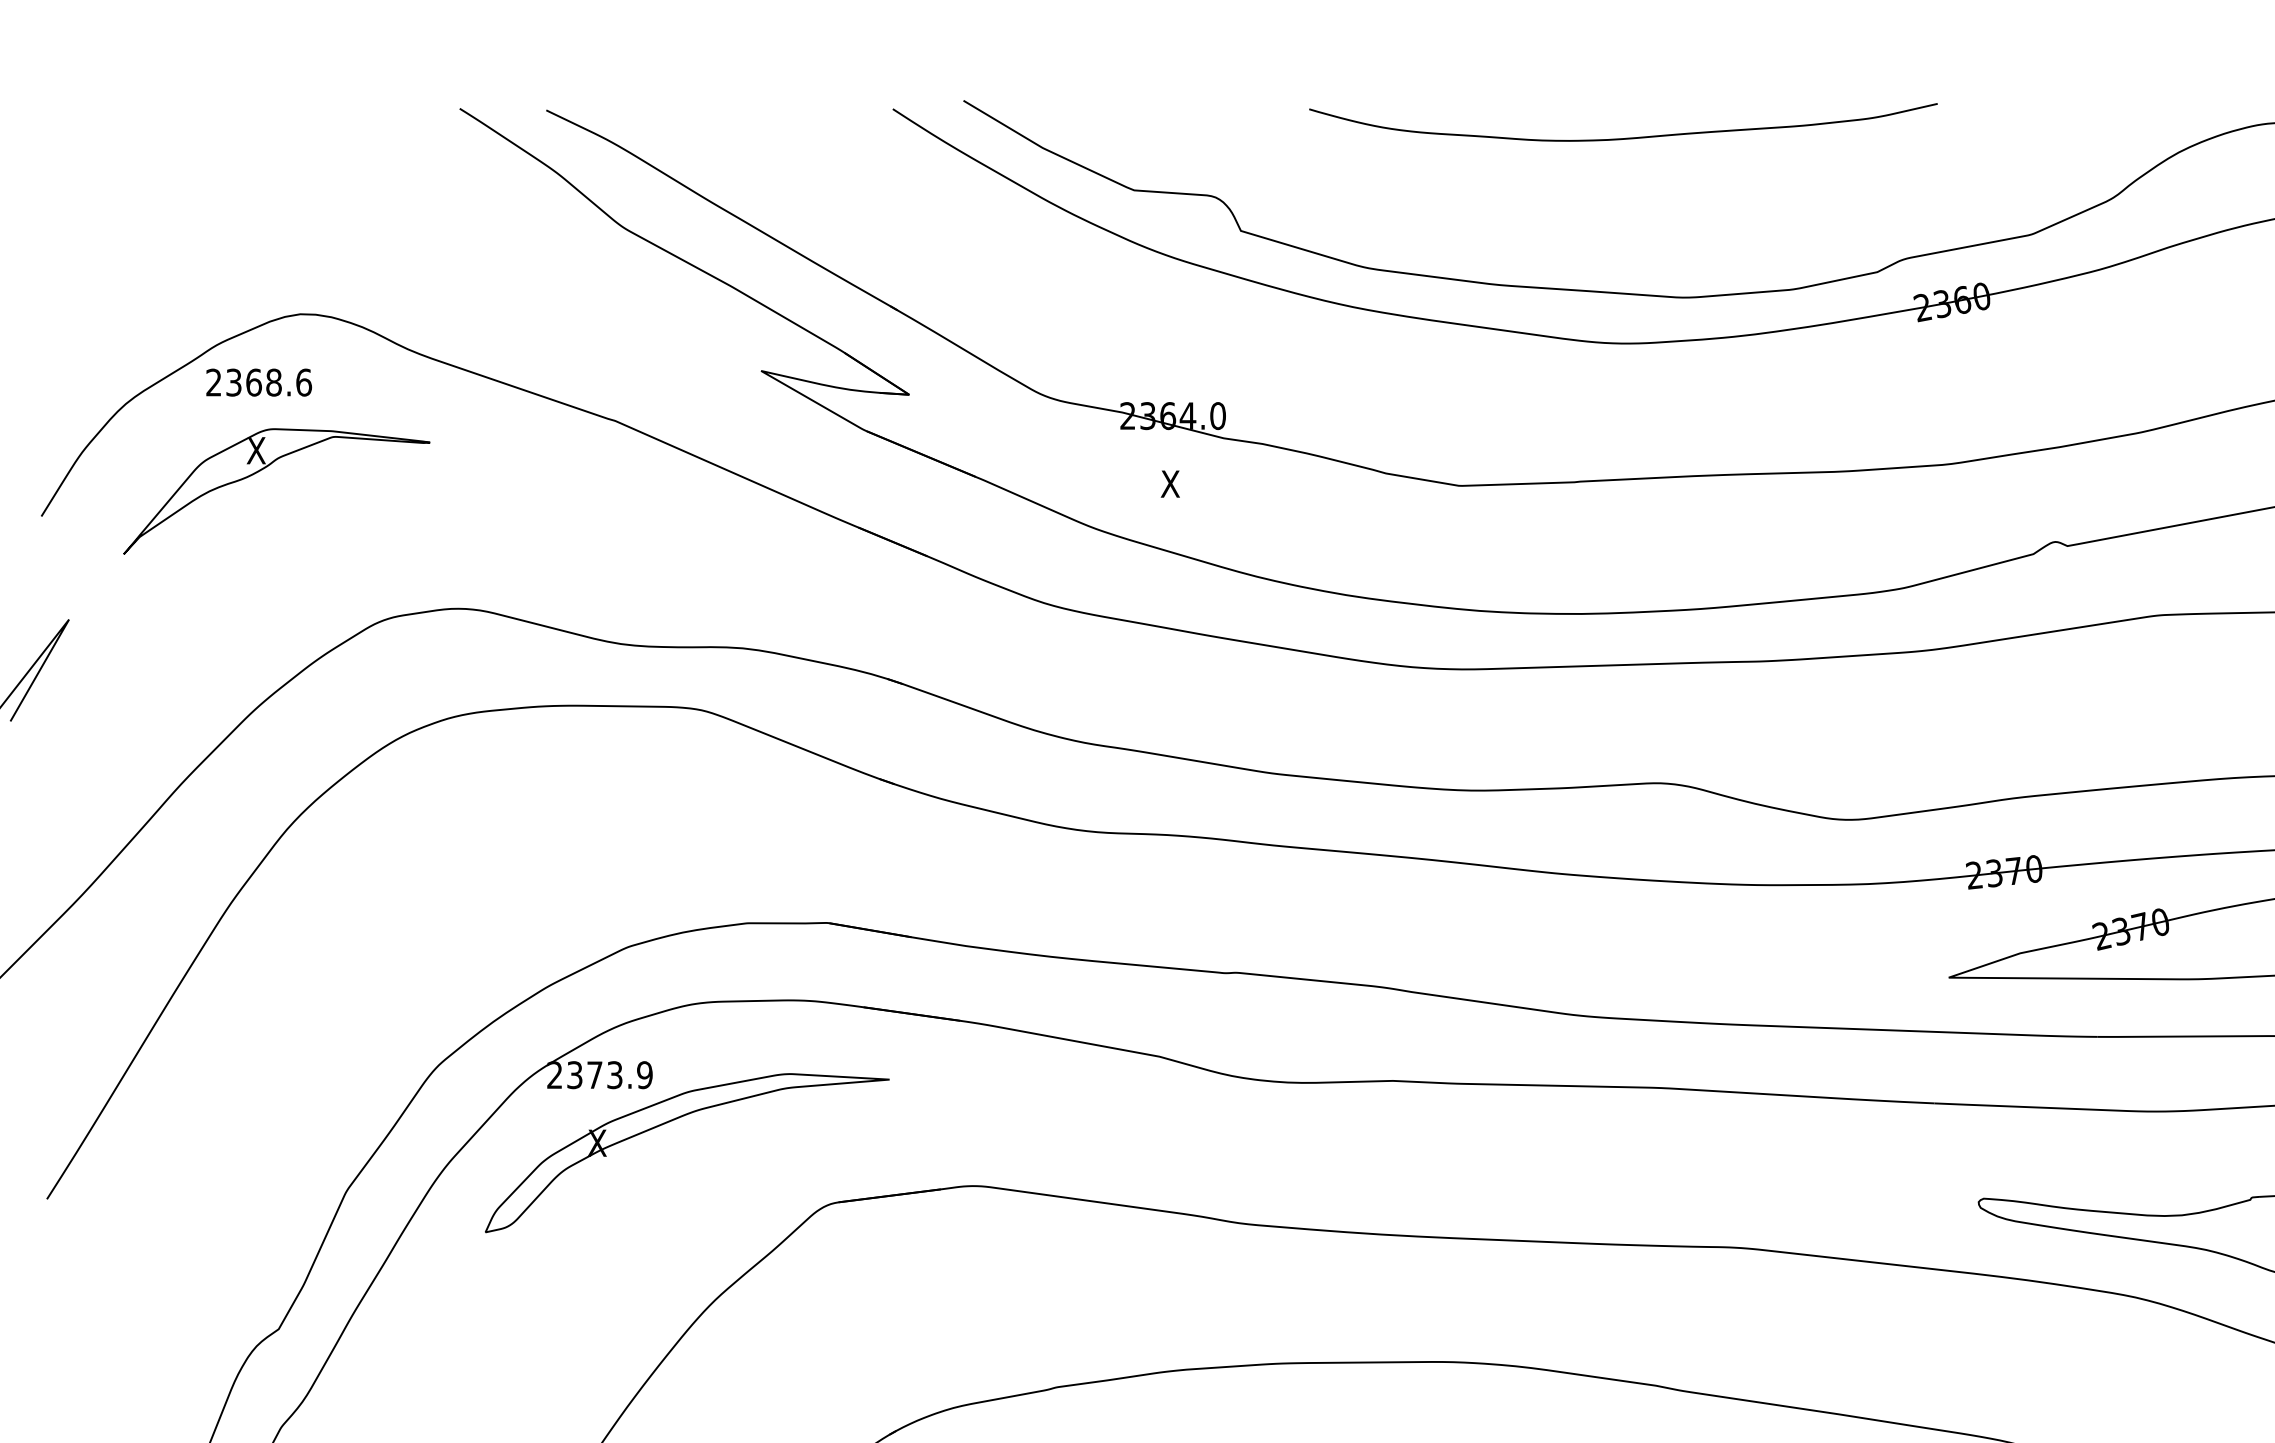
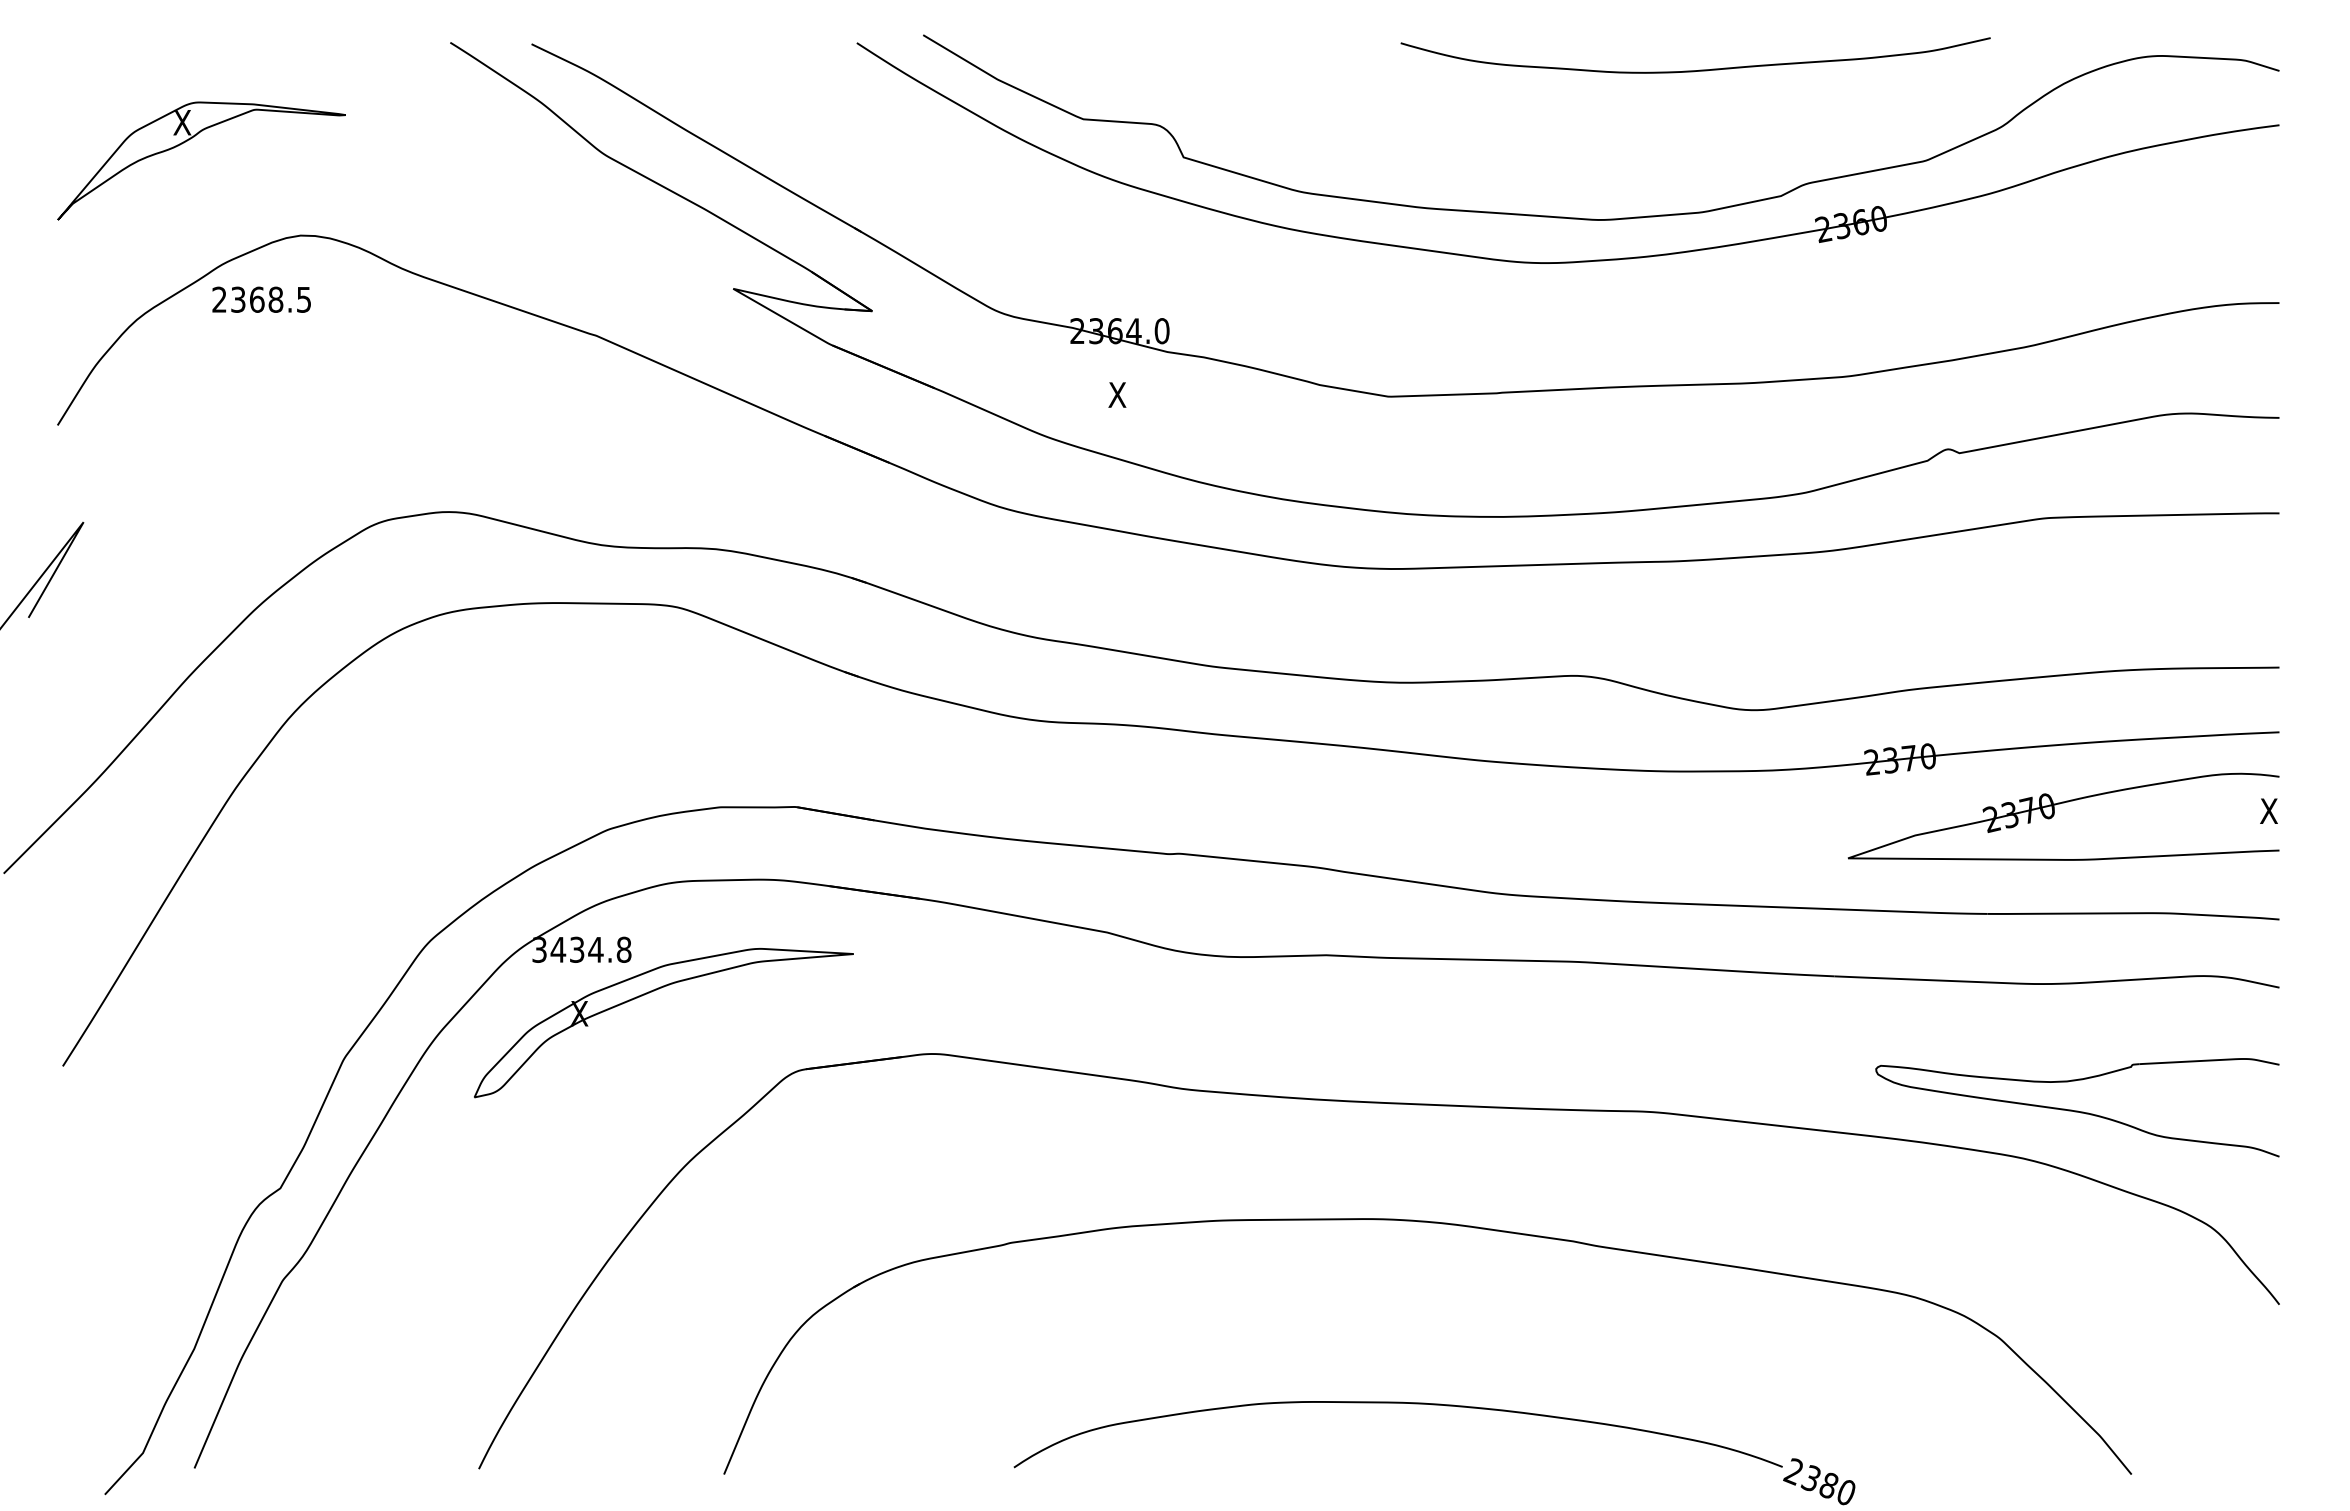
curve: (1627, 137) -> (1699, 69), moved
text: (303, 382) -> (303, 299), 2368.6 -> 2368.5
part: (263, 469) -> (189, 140), moved
text: (599, 1074) -> (581, 949), 2373.9 -> 3434.8

